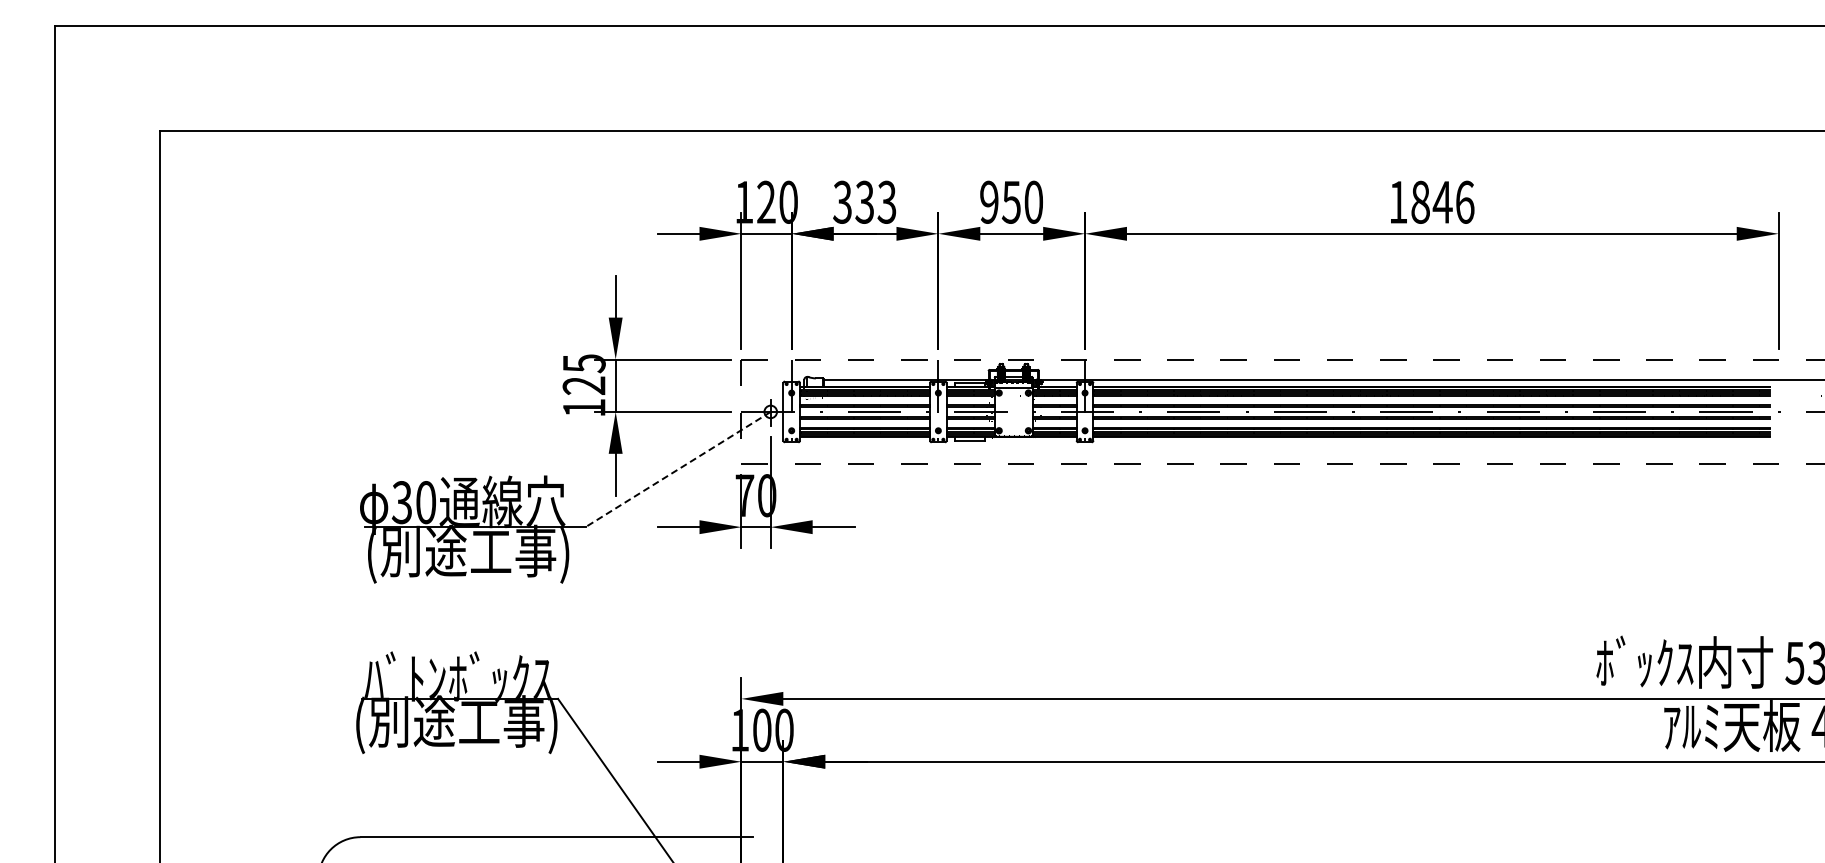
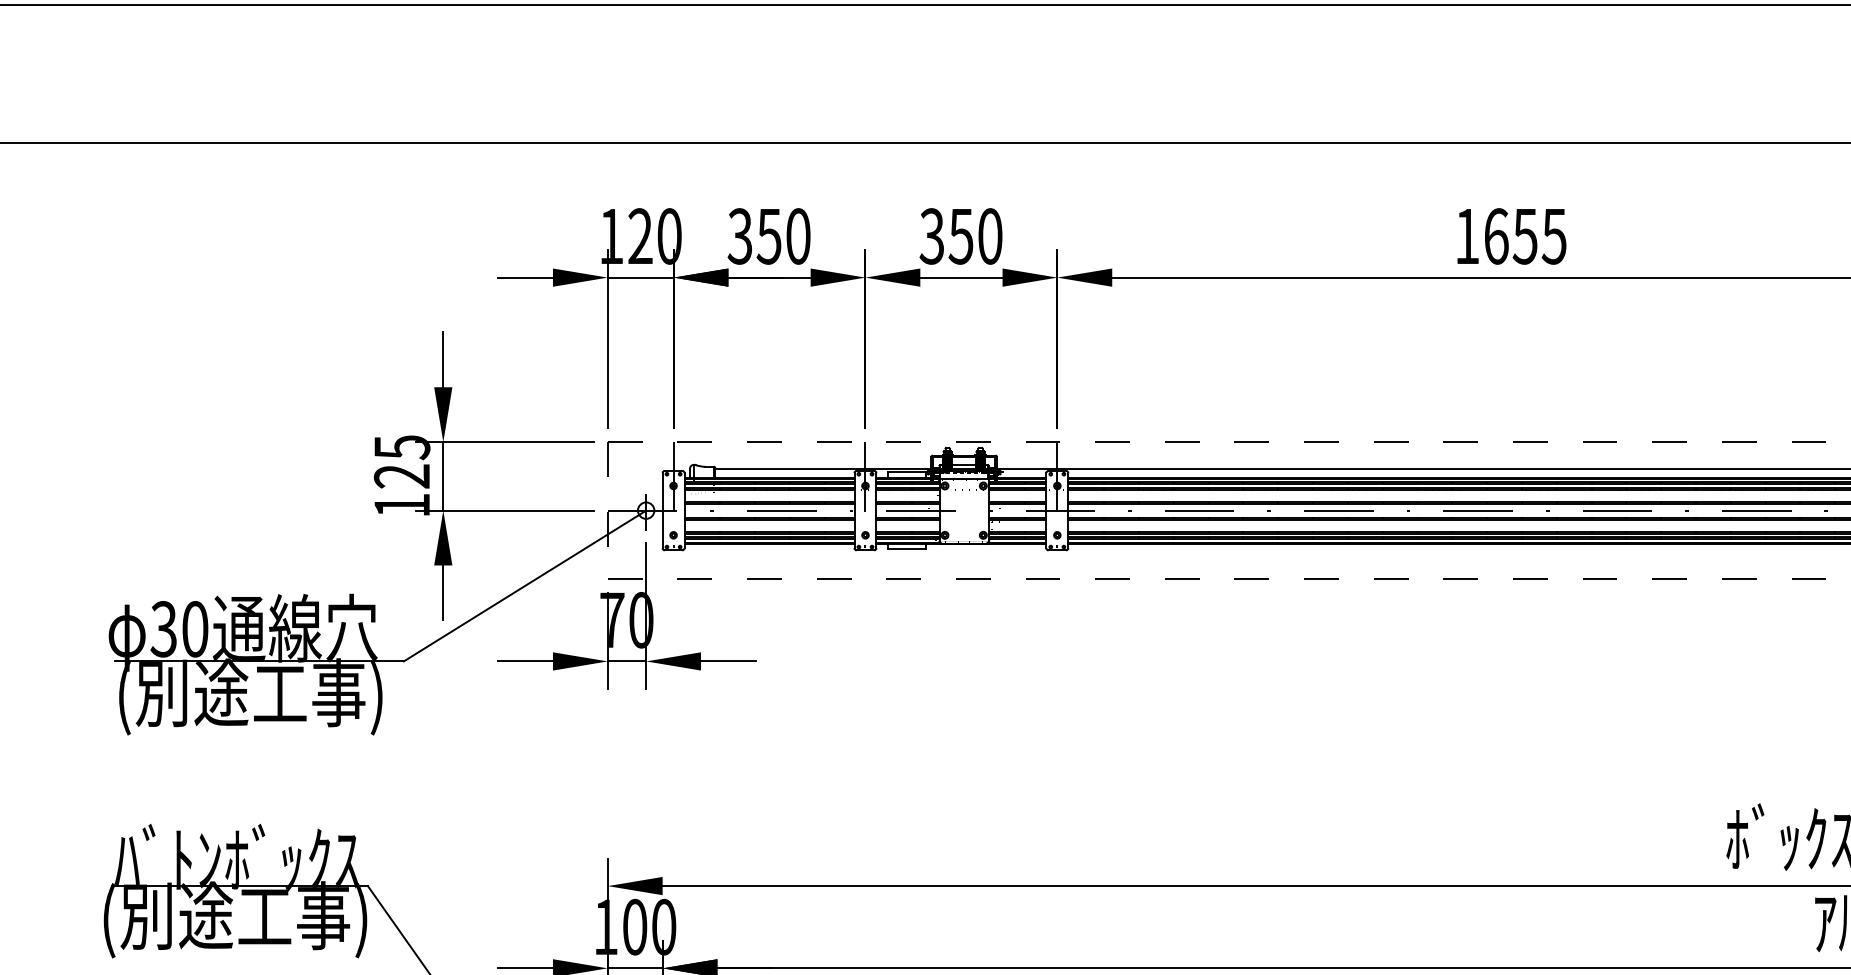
text: (875, 201) -> (783, 235), 333 -> 350
text: (988, 201) -> (931, 235), 950 -> 350
text: (1442, 201) -> (1525, 235), 1846 -> 1655
line: (677, 469) -> (524, 585), dashed -> solid

